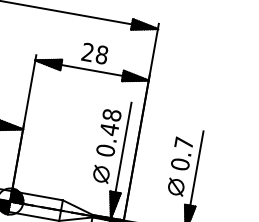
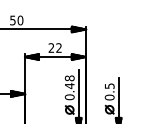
text: (101, 53) -> (58, 47), 28 -> 22
text: (183, 141) -> (109, 85), 0.7 -> 0.5

